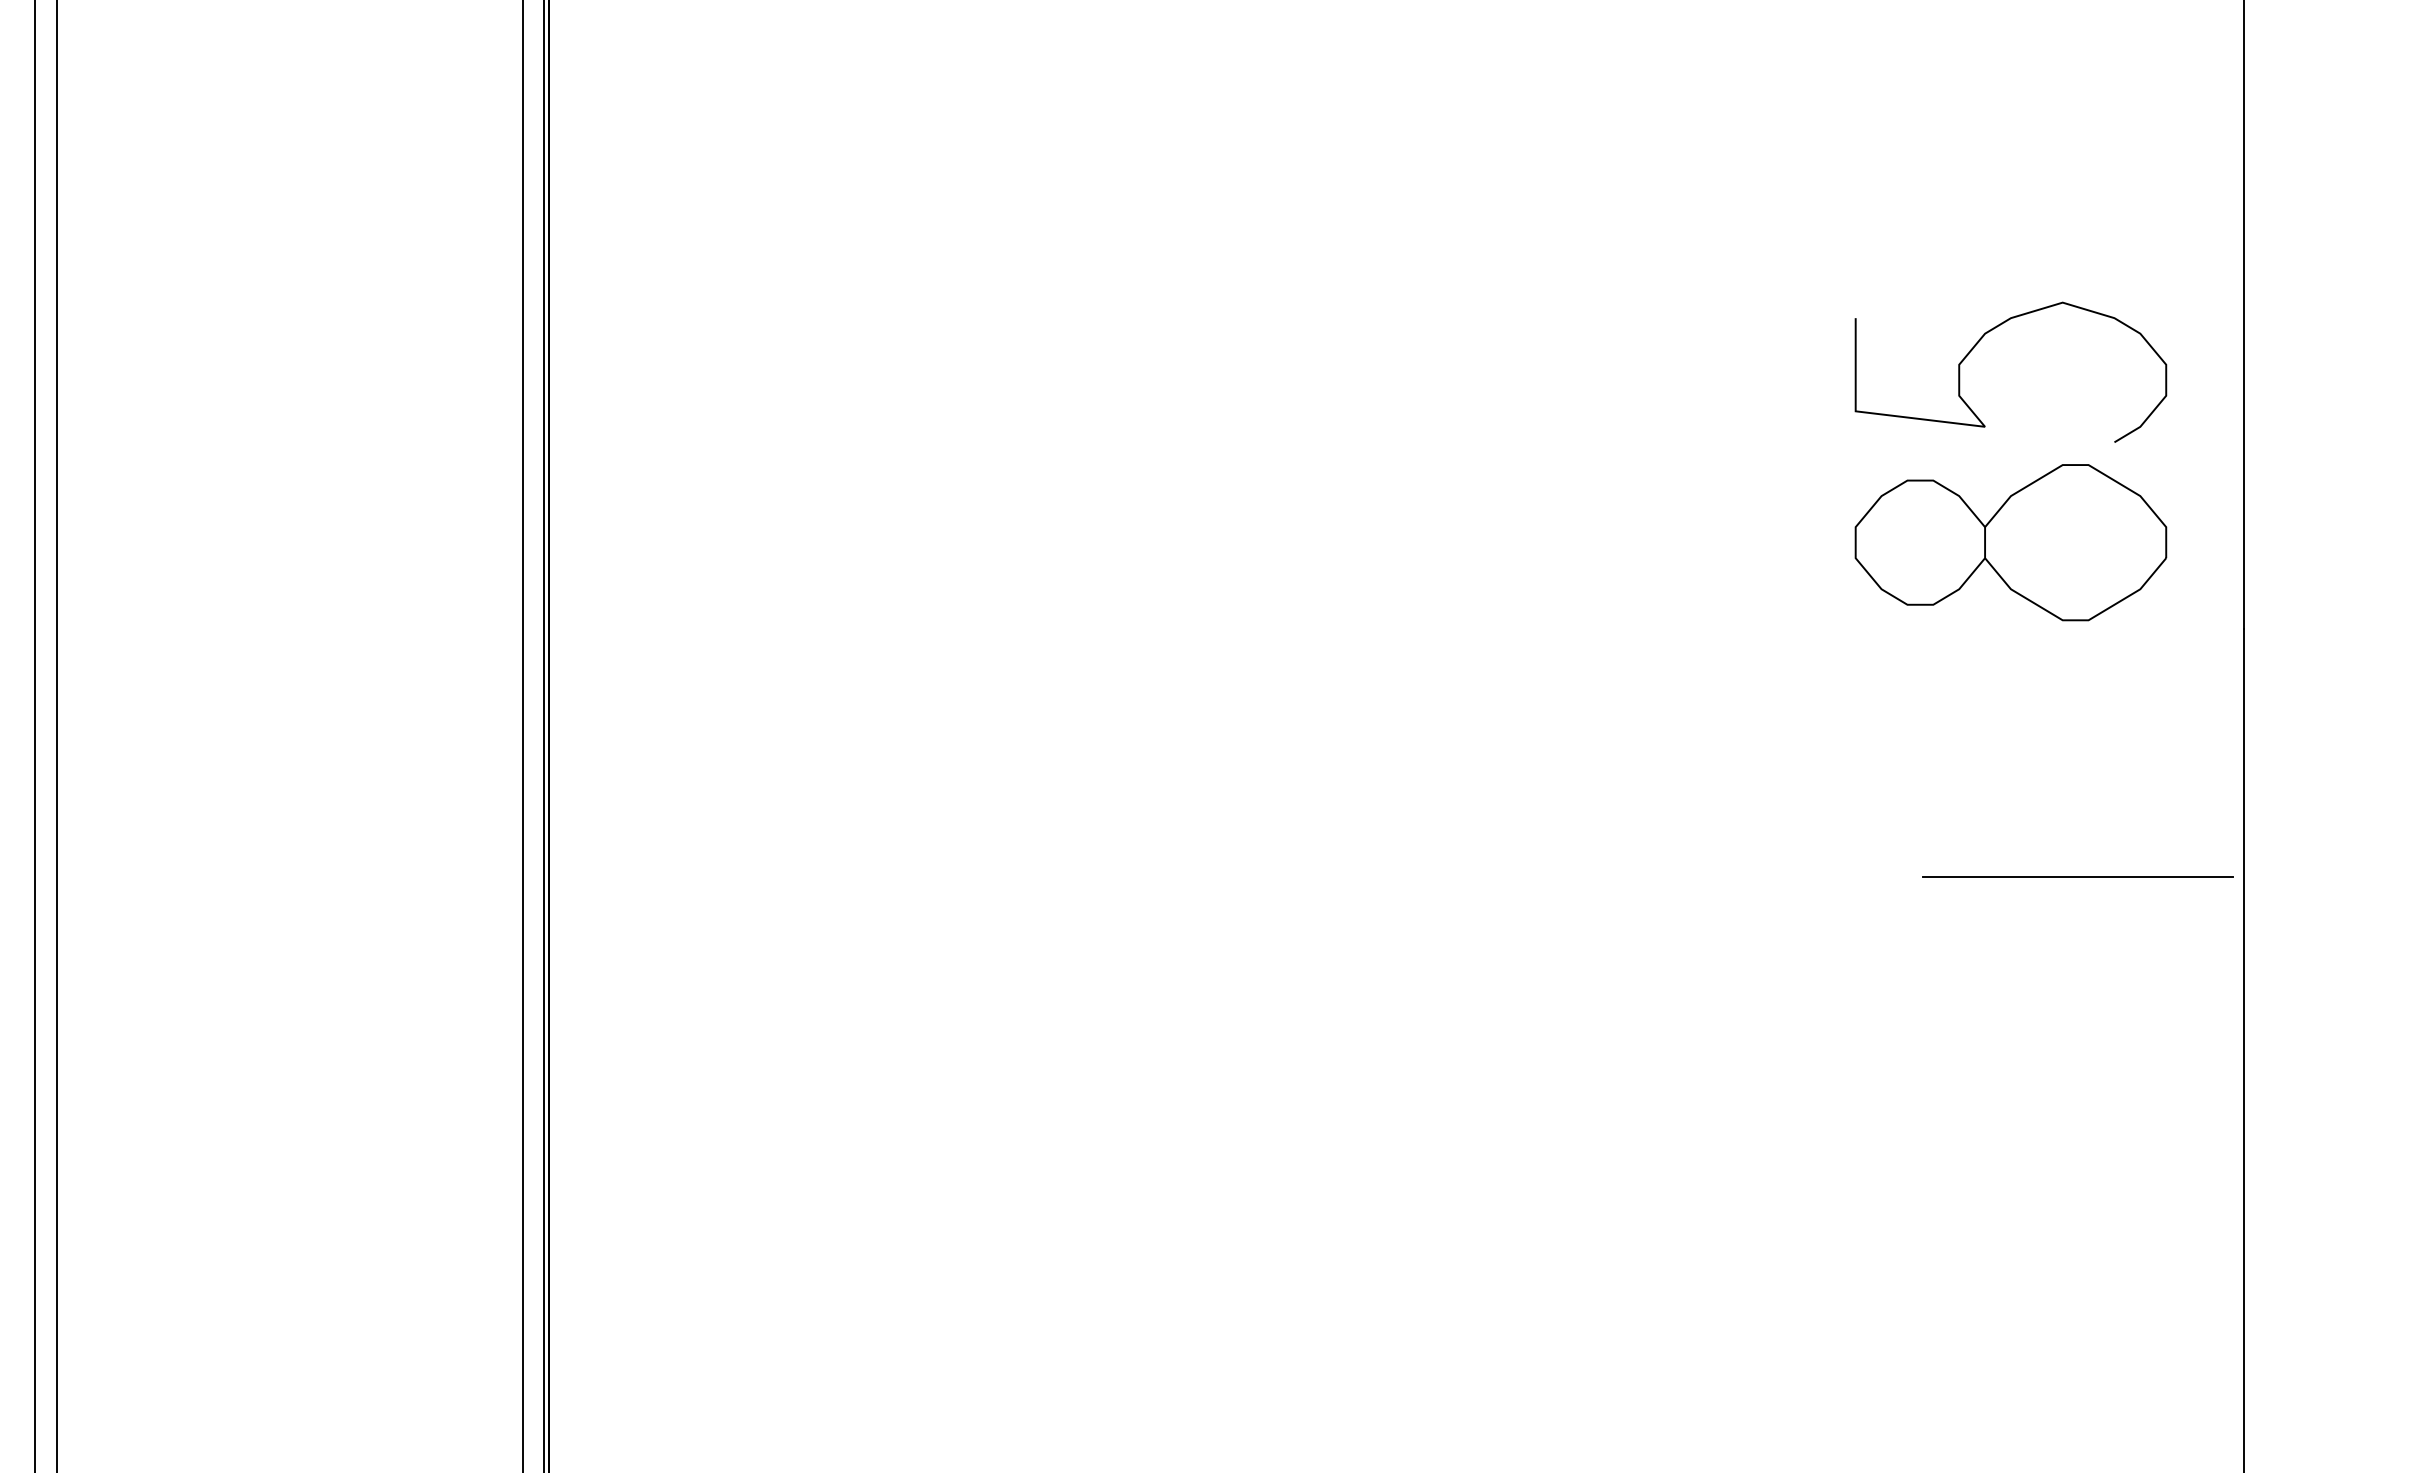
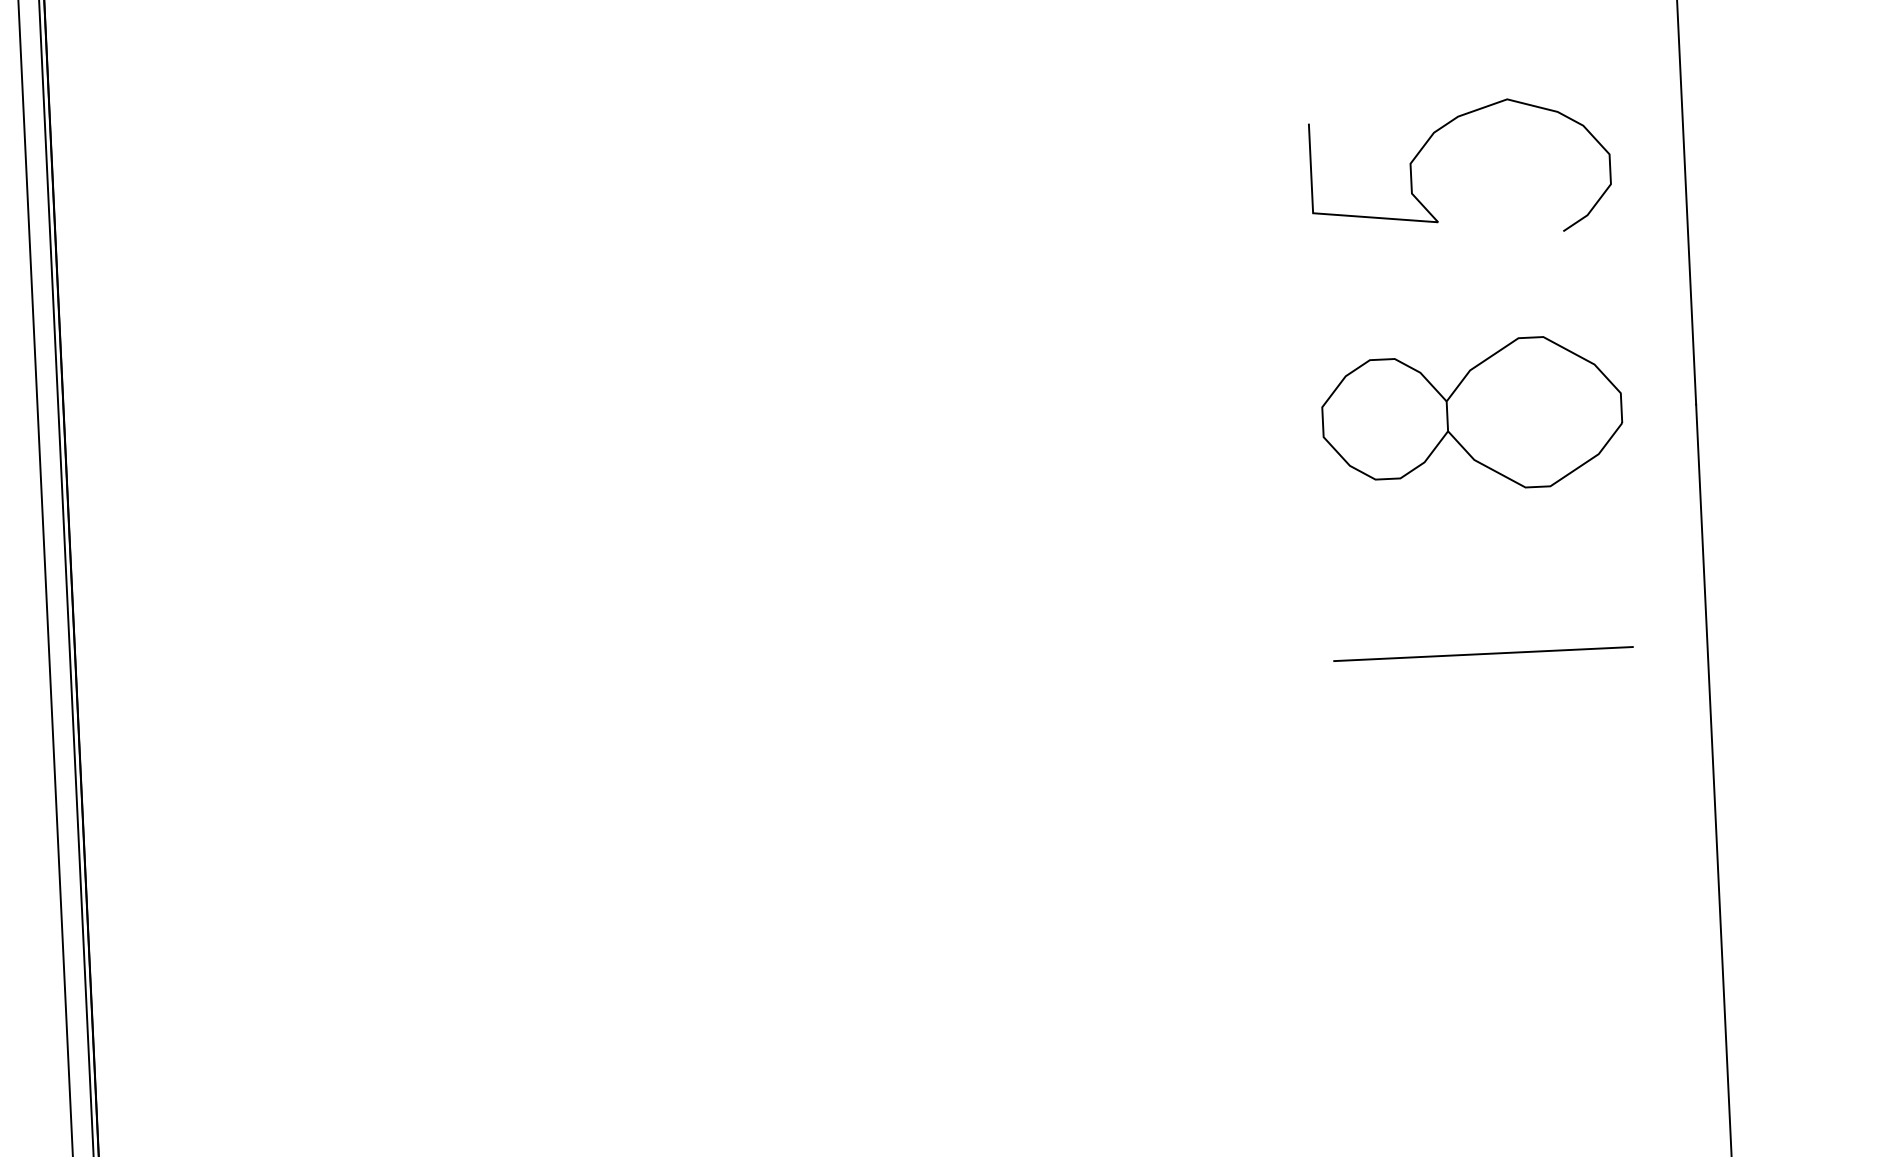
part: (2010, 542) -> (1471, 415), moved
line: (2077, 876) -> (1483, 653), moved

